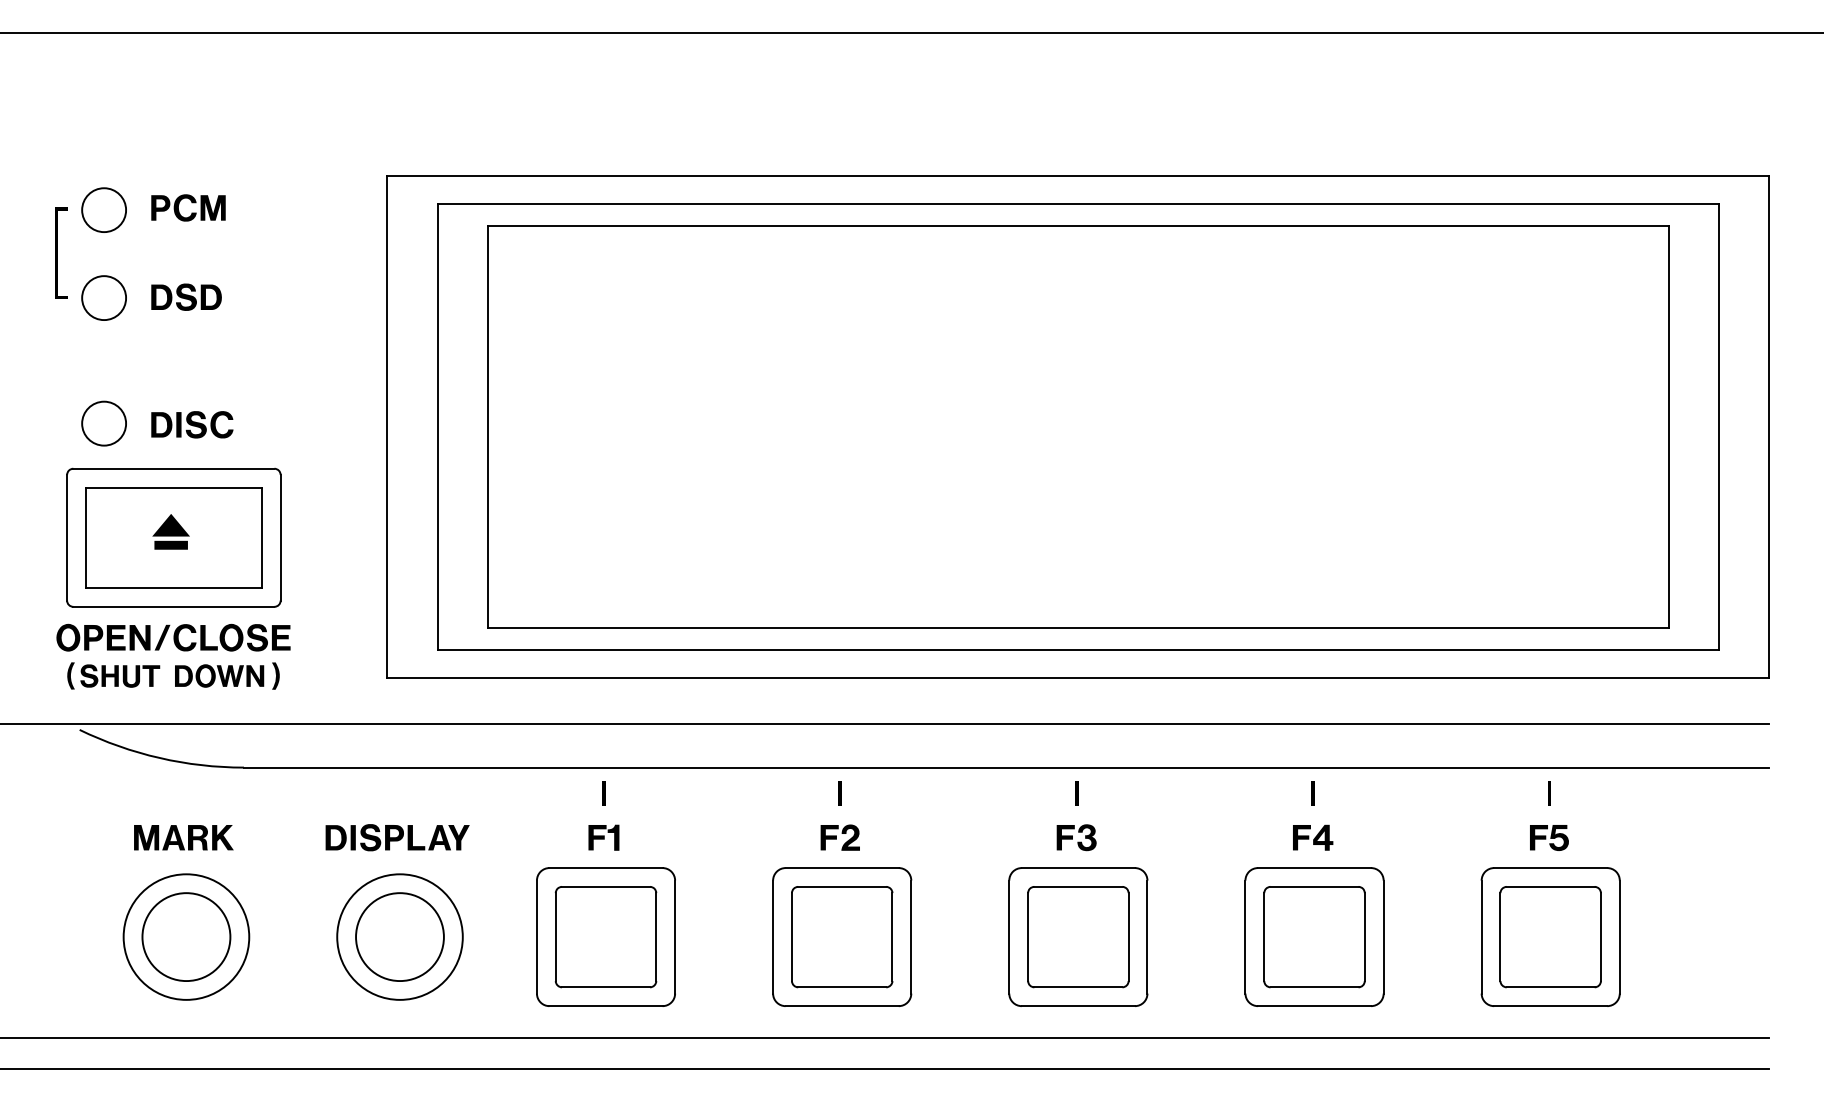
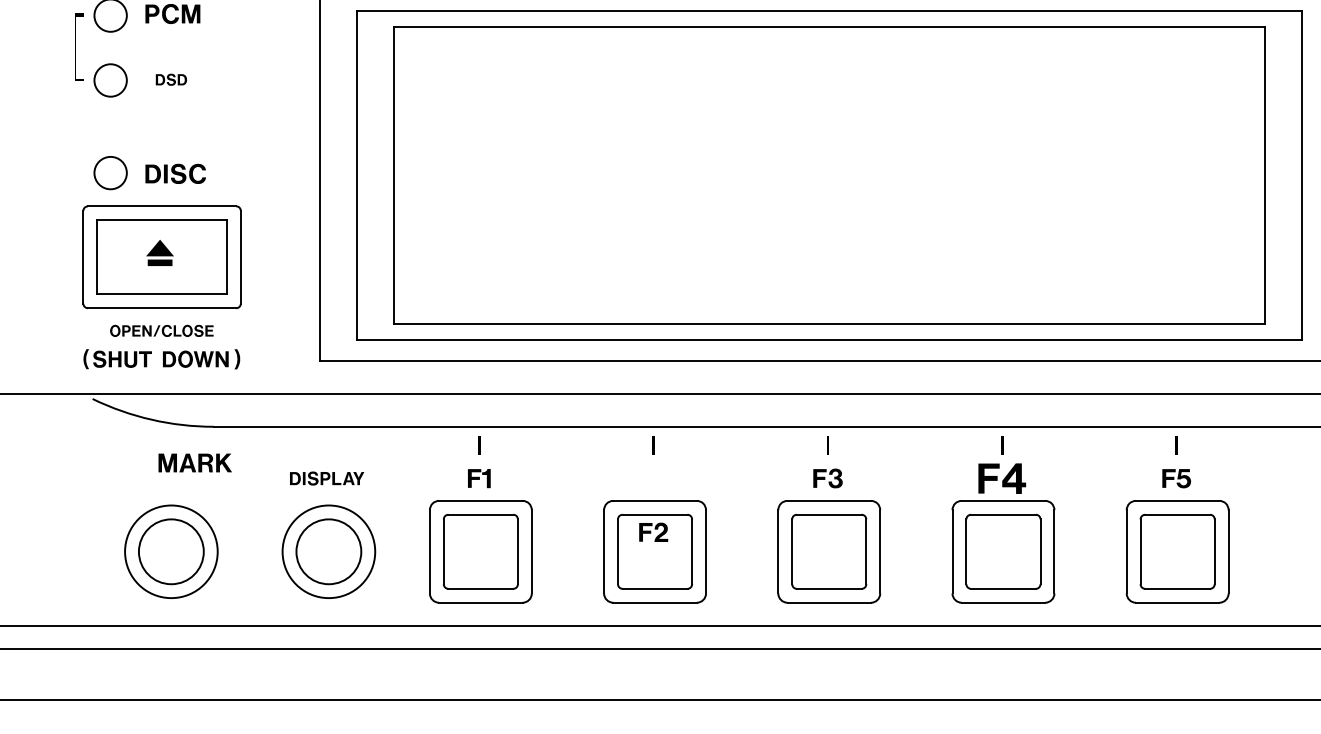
part: (186, 296) -> (171, 79), size x0.6
part: (173, 637) -> (161, 330), size x0.6
part: (183, 837) -> (195, 462), moved
part: (397, 837) -> (327, 478), size x0.7
part: (839, 837) -> (653, 532), moved
part: (1313, 837) -> (1002, 478), size x1.6

